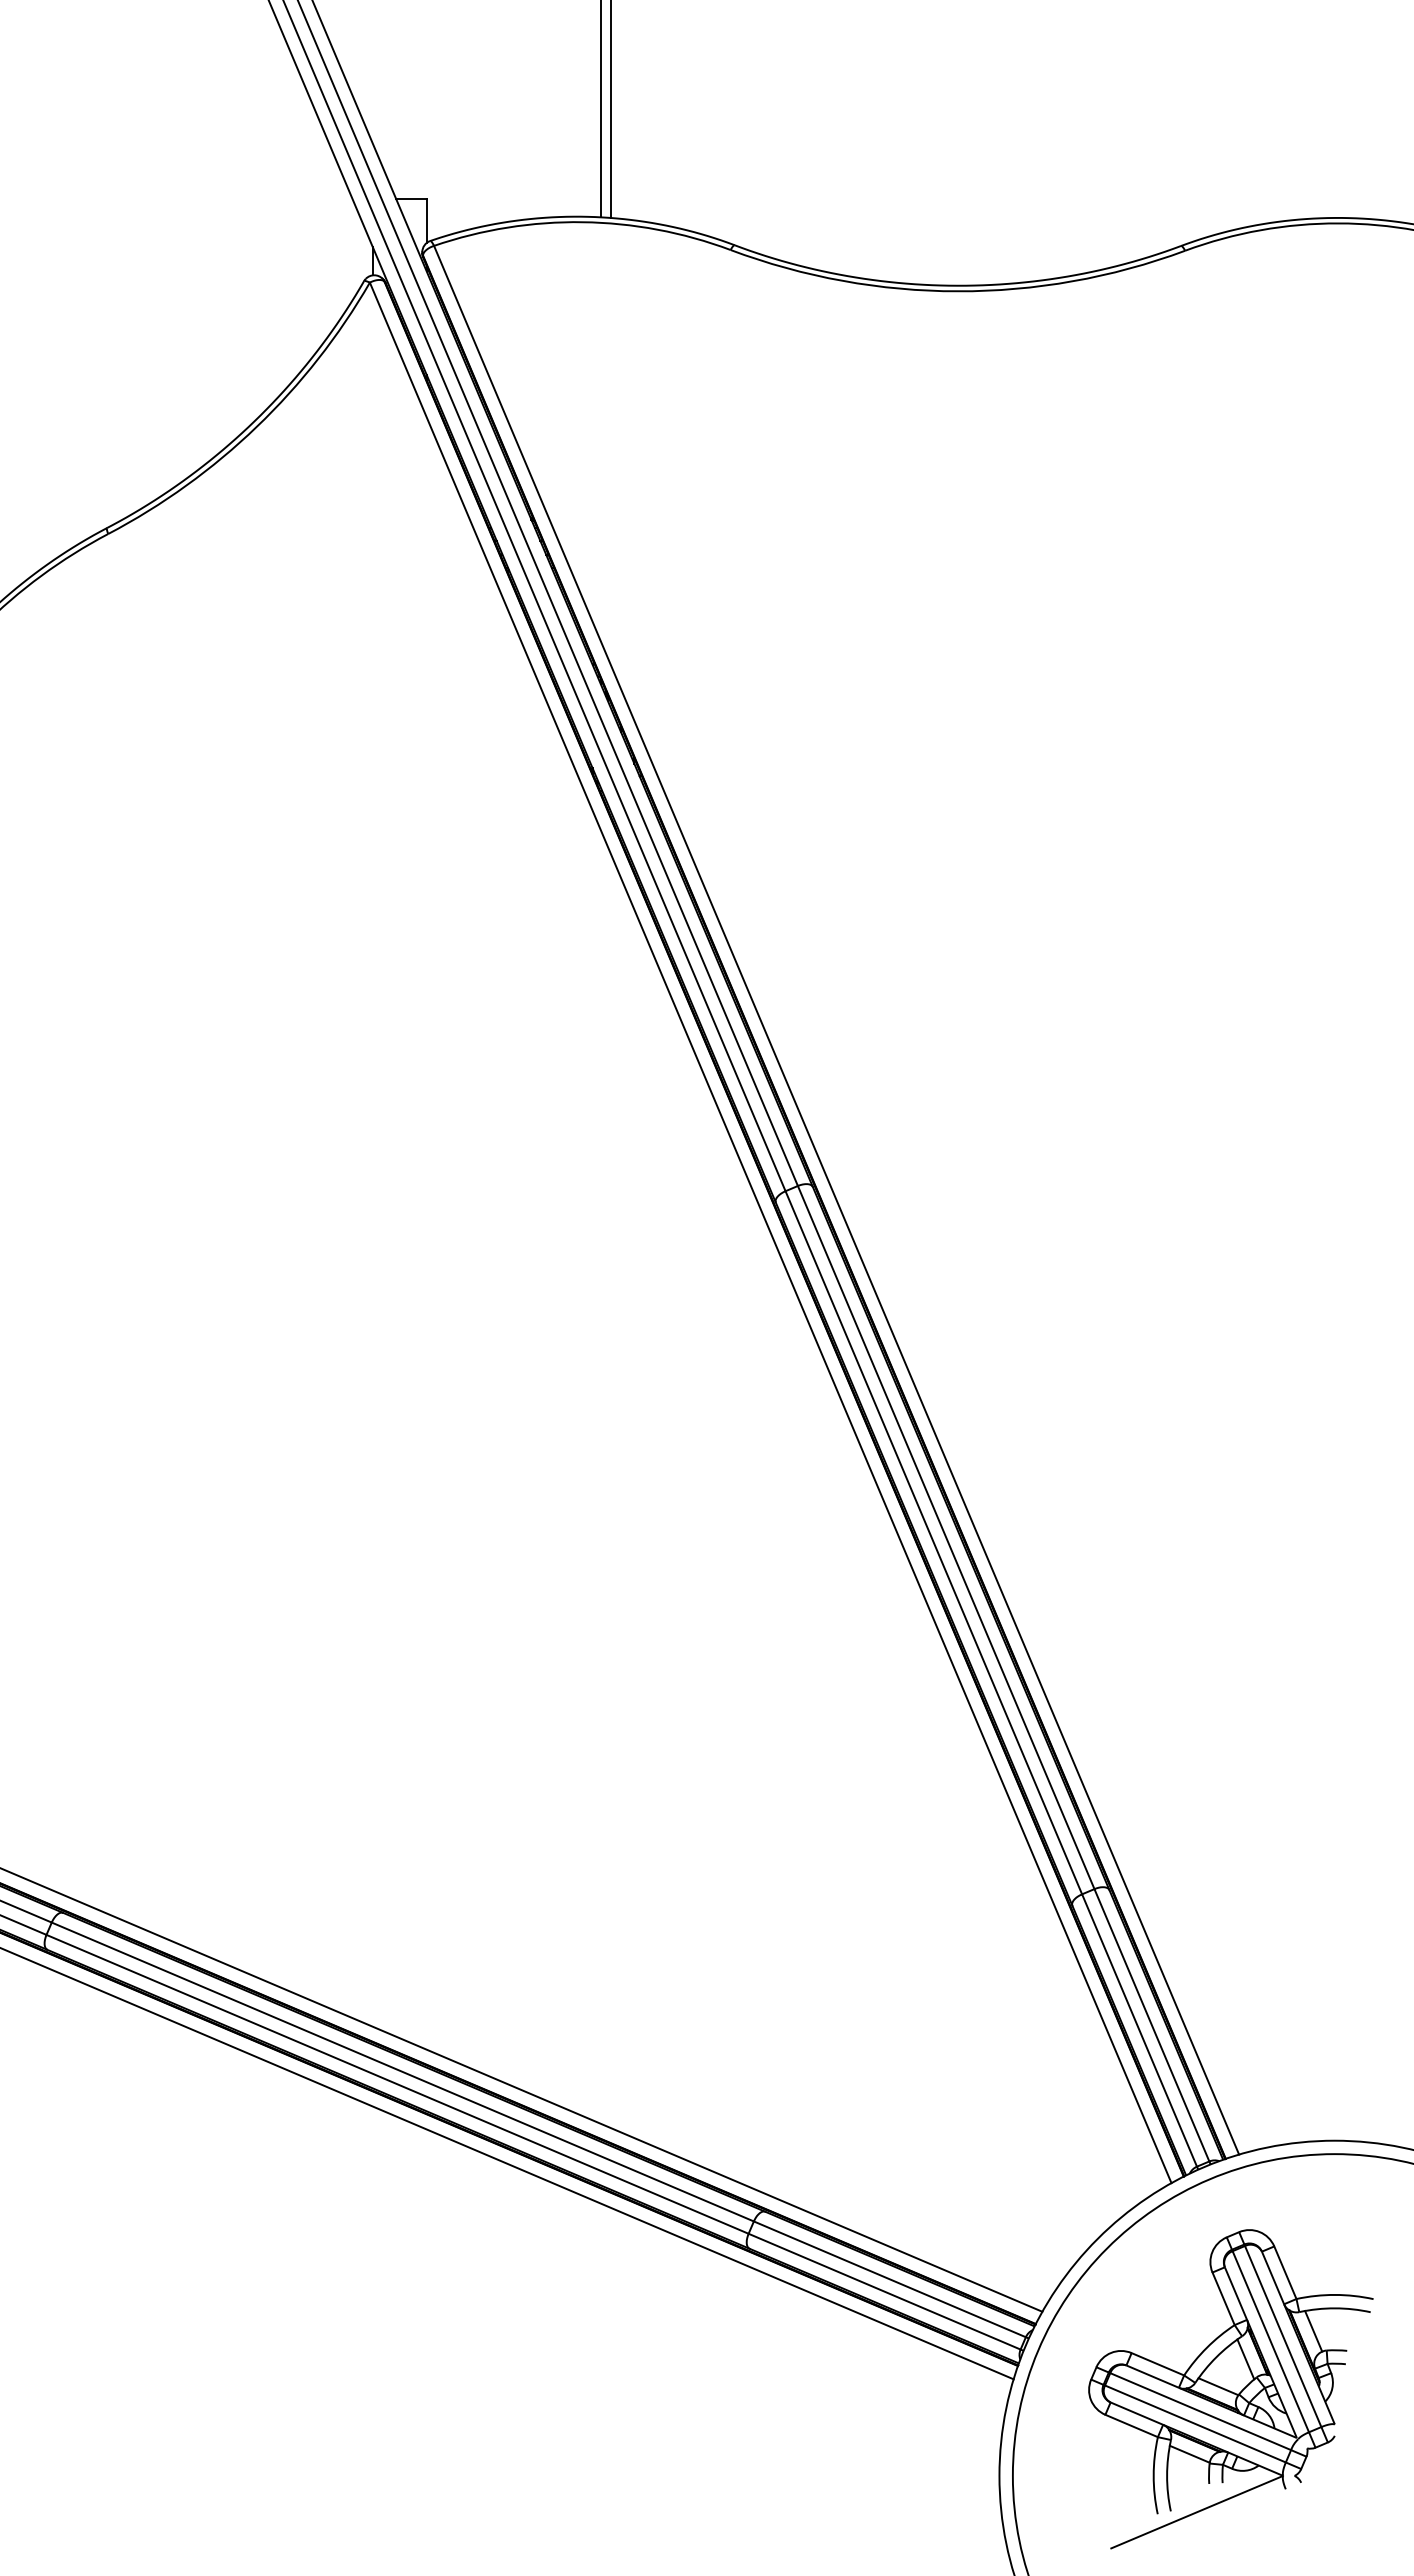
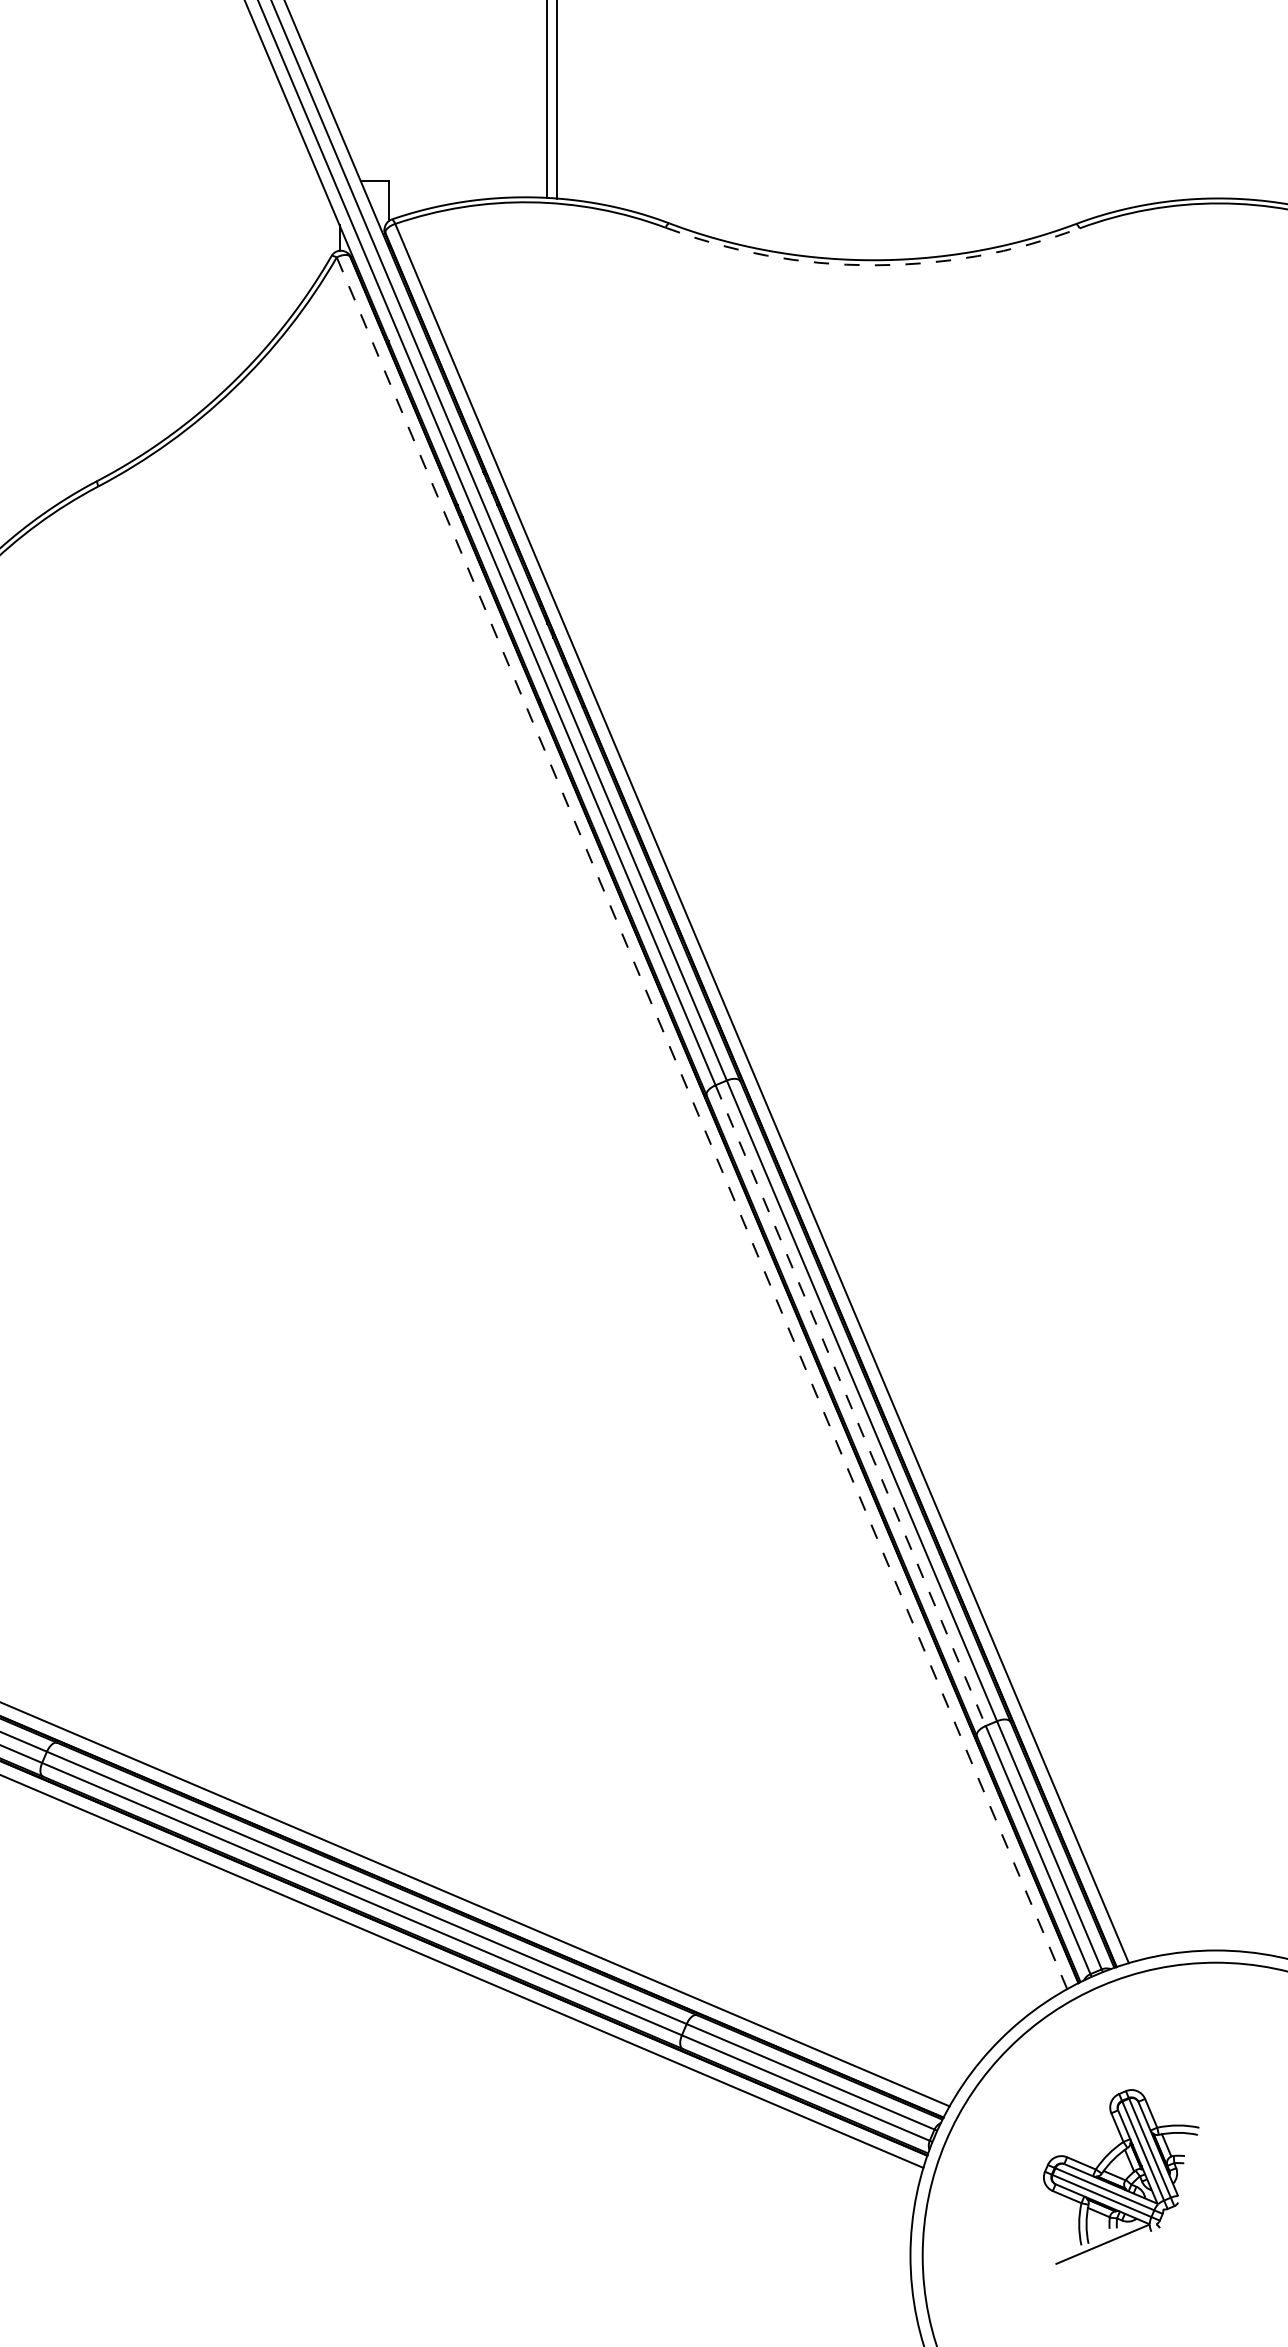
arc: (957, 291) -> (872, 265), solid -> dashed
line: (770, 1232) -> (701, 1122), solid -> dashed
line: (933, 1542) -> (850, 1405), solid -> dashed
part: (1230, 2389) -> (1121, 2177), size x0.6

